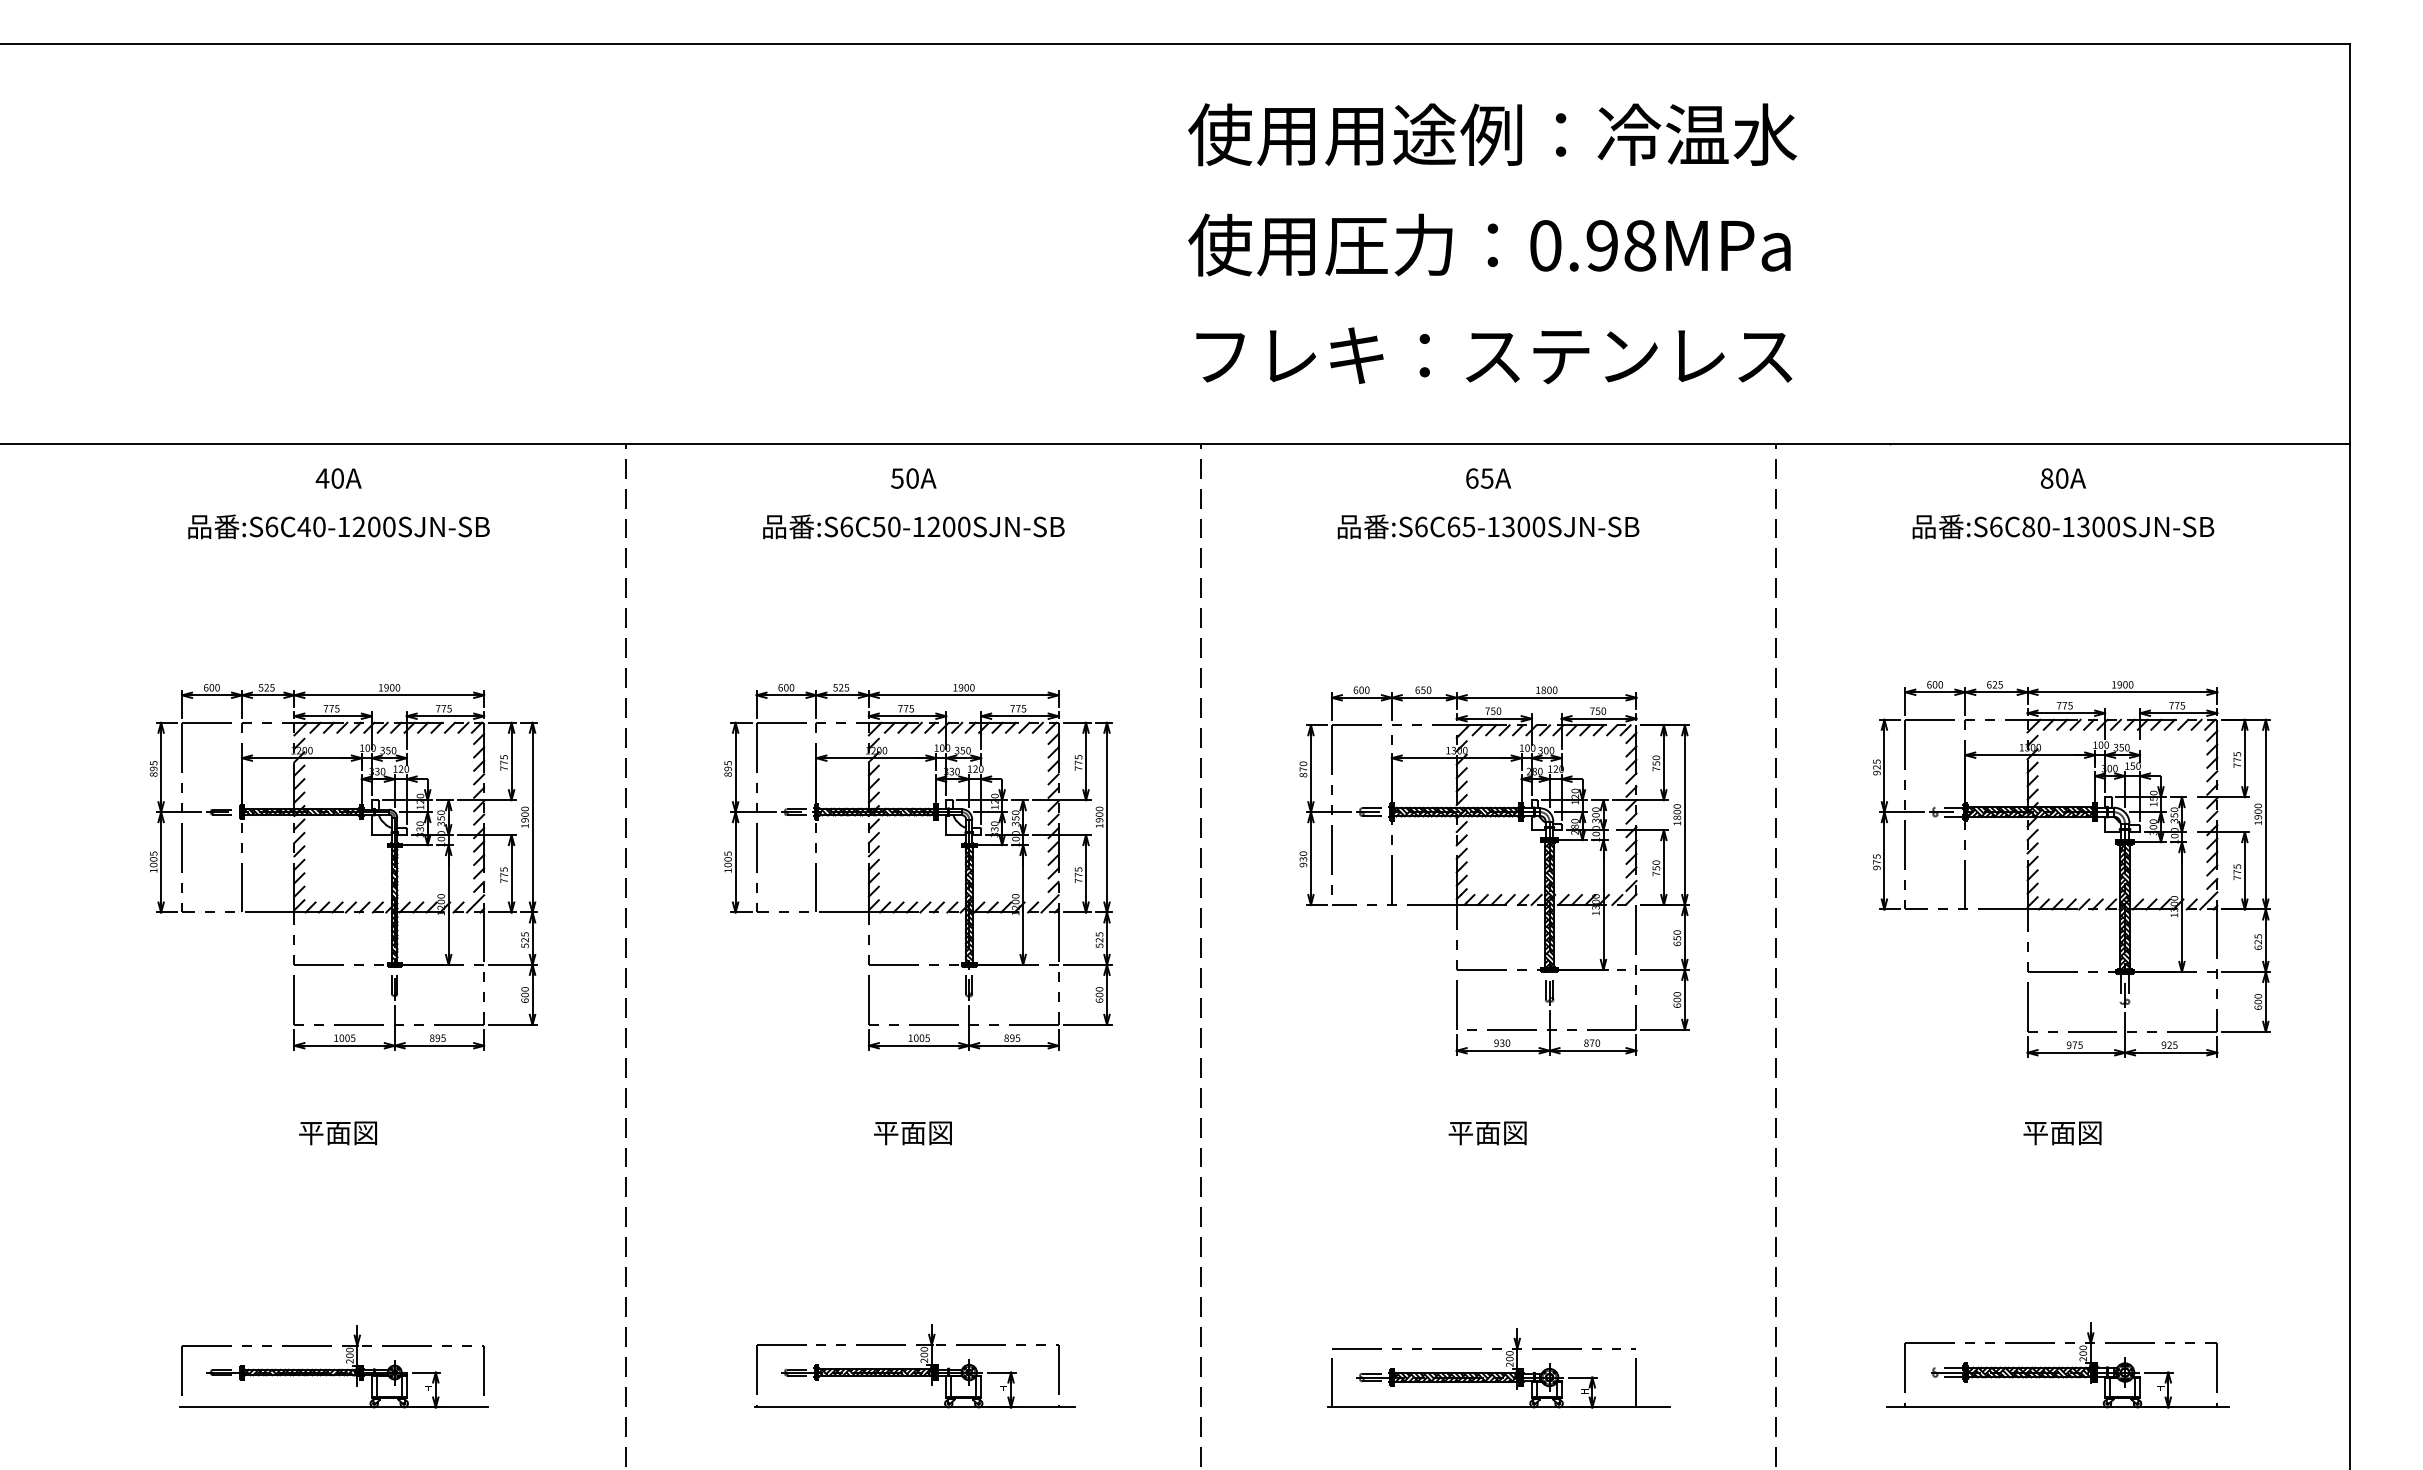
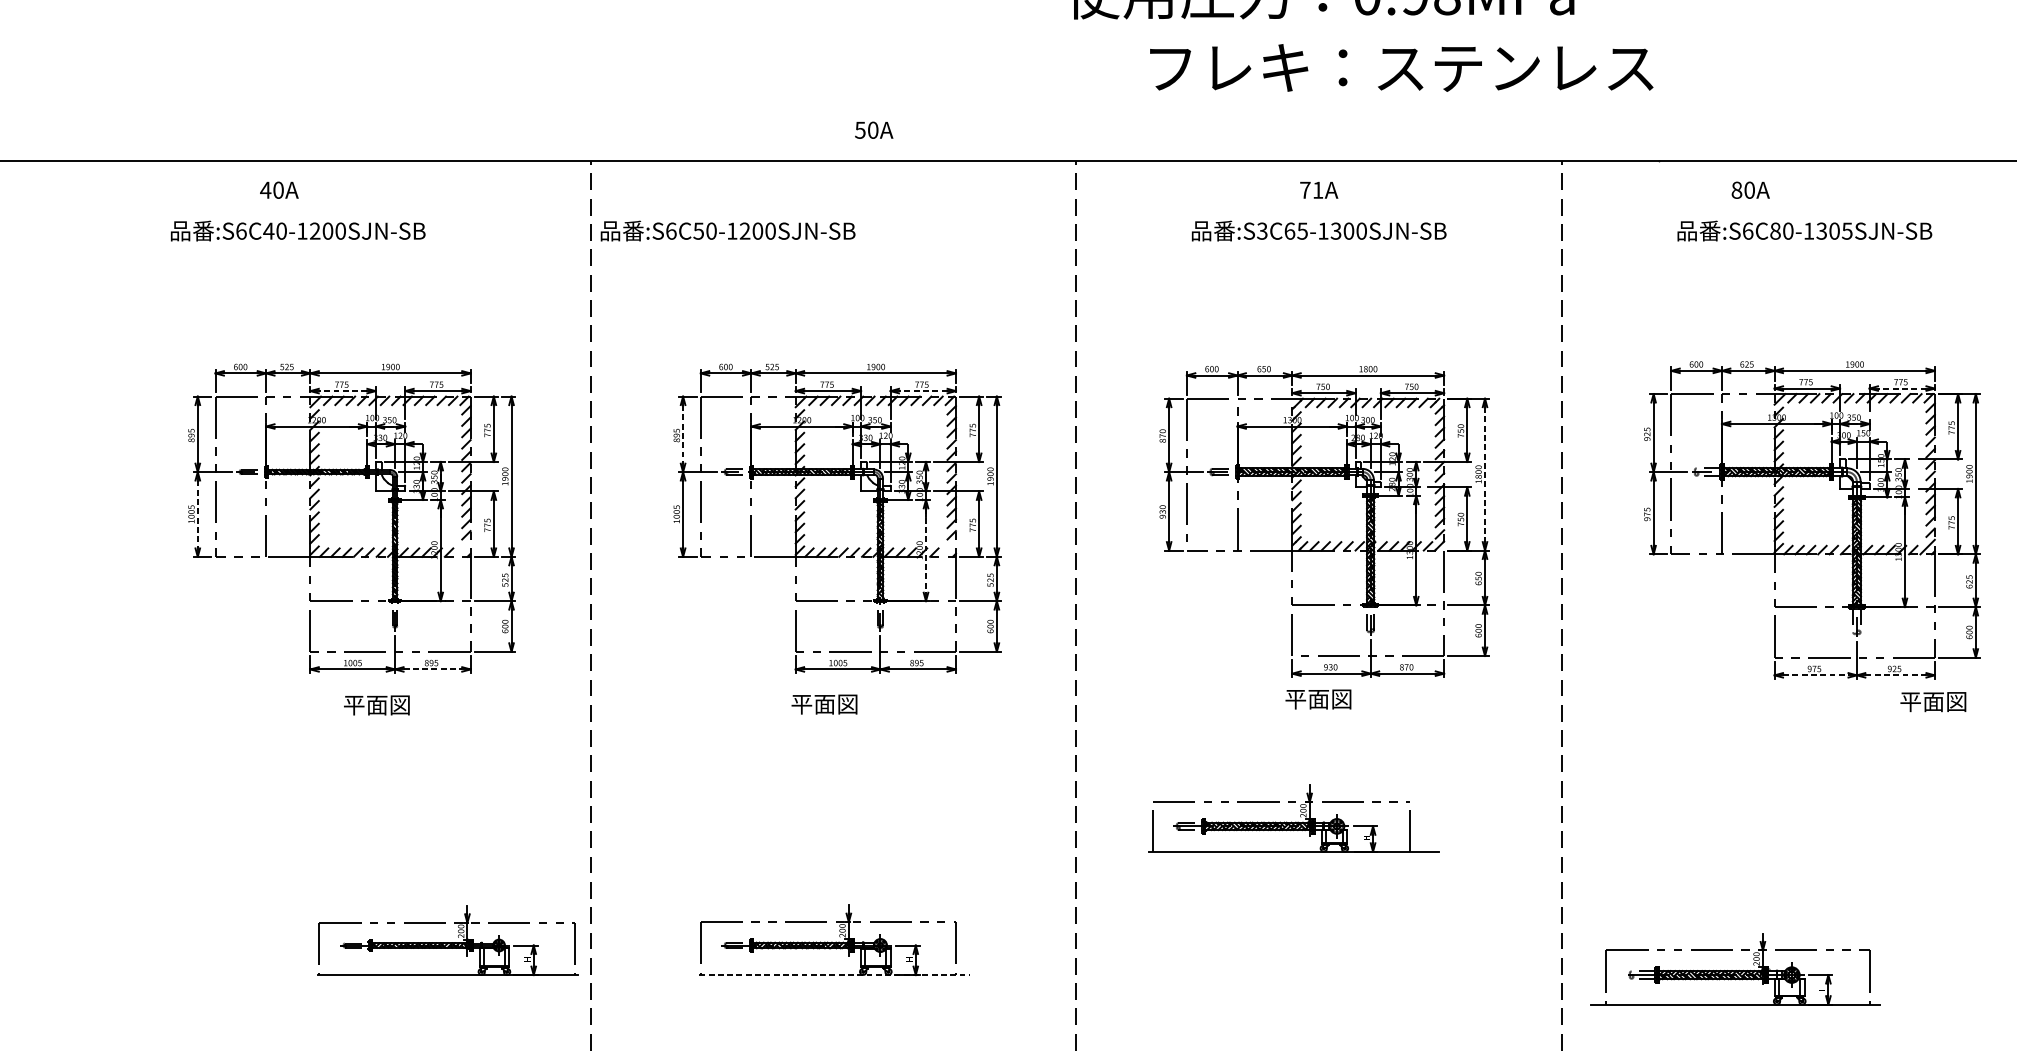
text: (1494, 355) -> (1401, 67), moved
text: (338, 478) -> (279, 190), moved
text: (913, 478) -> (873, 130), moved
text: (1479, 478) -> (1311, 190), 65A -> 71A
text: (2062, 478) -> (1749, 190), moved
text: (338, 526) -> (297, 230), moved
text: (913, 526) -> (727, 230), moved
text: (1420, 526) -> (1261, 230), :S6C65-1300SJN-SB -> :S3C65-1300SJN-SB
text: (2113, 526) -> (1847, 230), :S6C80-1300SJN-SB -> :S6C80-1305SJN-SB
line: (2178, 713) -> (1902, 388), solid -> dashed
line: (333, 716) -> (343, 391), solid -> dashed
line: (1019, 716) -> (922, 391), solid -> dashed
line: (735, 767) -> (683, 434), solid -> dashed
line: (1684, 815) -> (1484, 474), solid -> dashed
line: (161, 862) -> (198, 514), solid -> dashed
line: (475, 903) -> (463, 549), removed
line: (1049, 903) -> (948, 549), removed
line: (1023, 905) -> (926, 550), solid -> dashed
line: (439, 1045) -> (432, 669), solid -> dashed
line: (2076, 1052) -> (1815, 675), solid -> dashed
line: (2171, 1052) -> (1896, 675), solid -> dashed
text: (337, 1133) -> (376, 705), moved
text: (912, 1133) -> (824, 704), moved
text: (1487, 1133) -> (1318, 699), moved
text: (2062, 1133) -> (1933, 702), moved
part: (2057, 1365) -> (1734, 969), moved
part: (333, 1366) -> (447, 940), moved
part: (1498, 1368) -> (1293, 818), moved
line: (915, 1407) -> (835, 975), solid -> dashed

